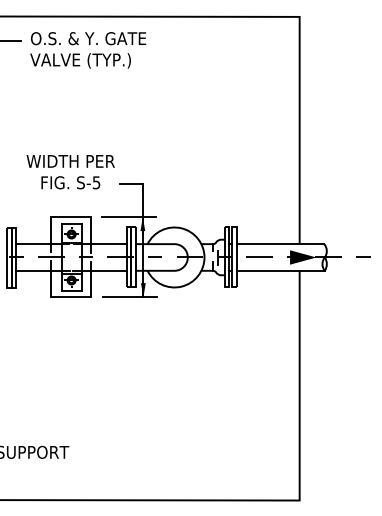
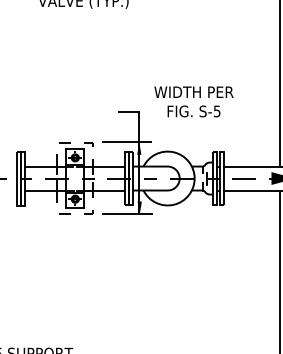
text: (70, 172) -> (193, 102), moved
line: (71, 217) -> (75, 142), solid -> dashed
line: (71, 297) -> (75, 214), solid -> dashed

